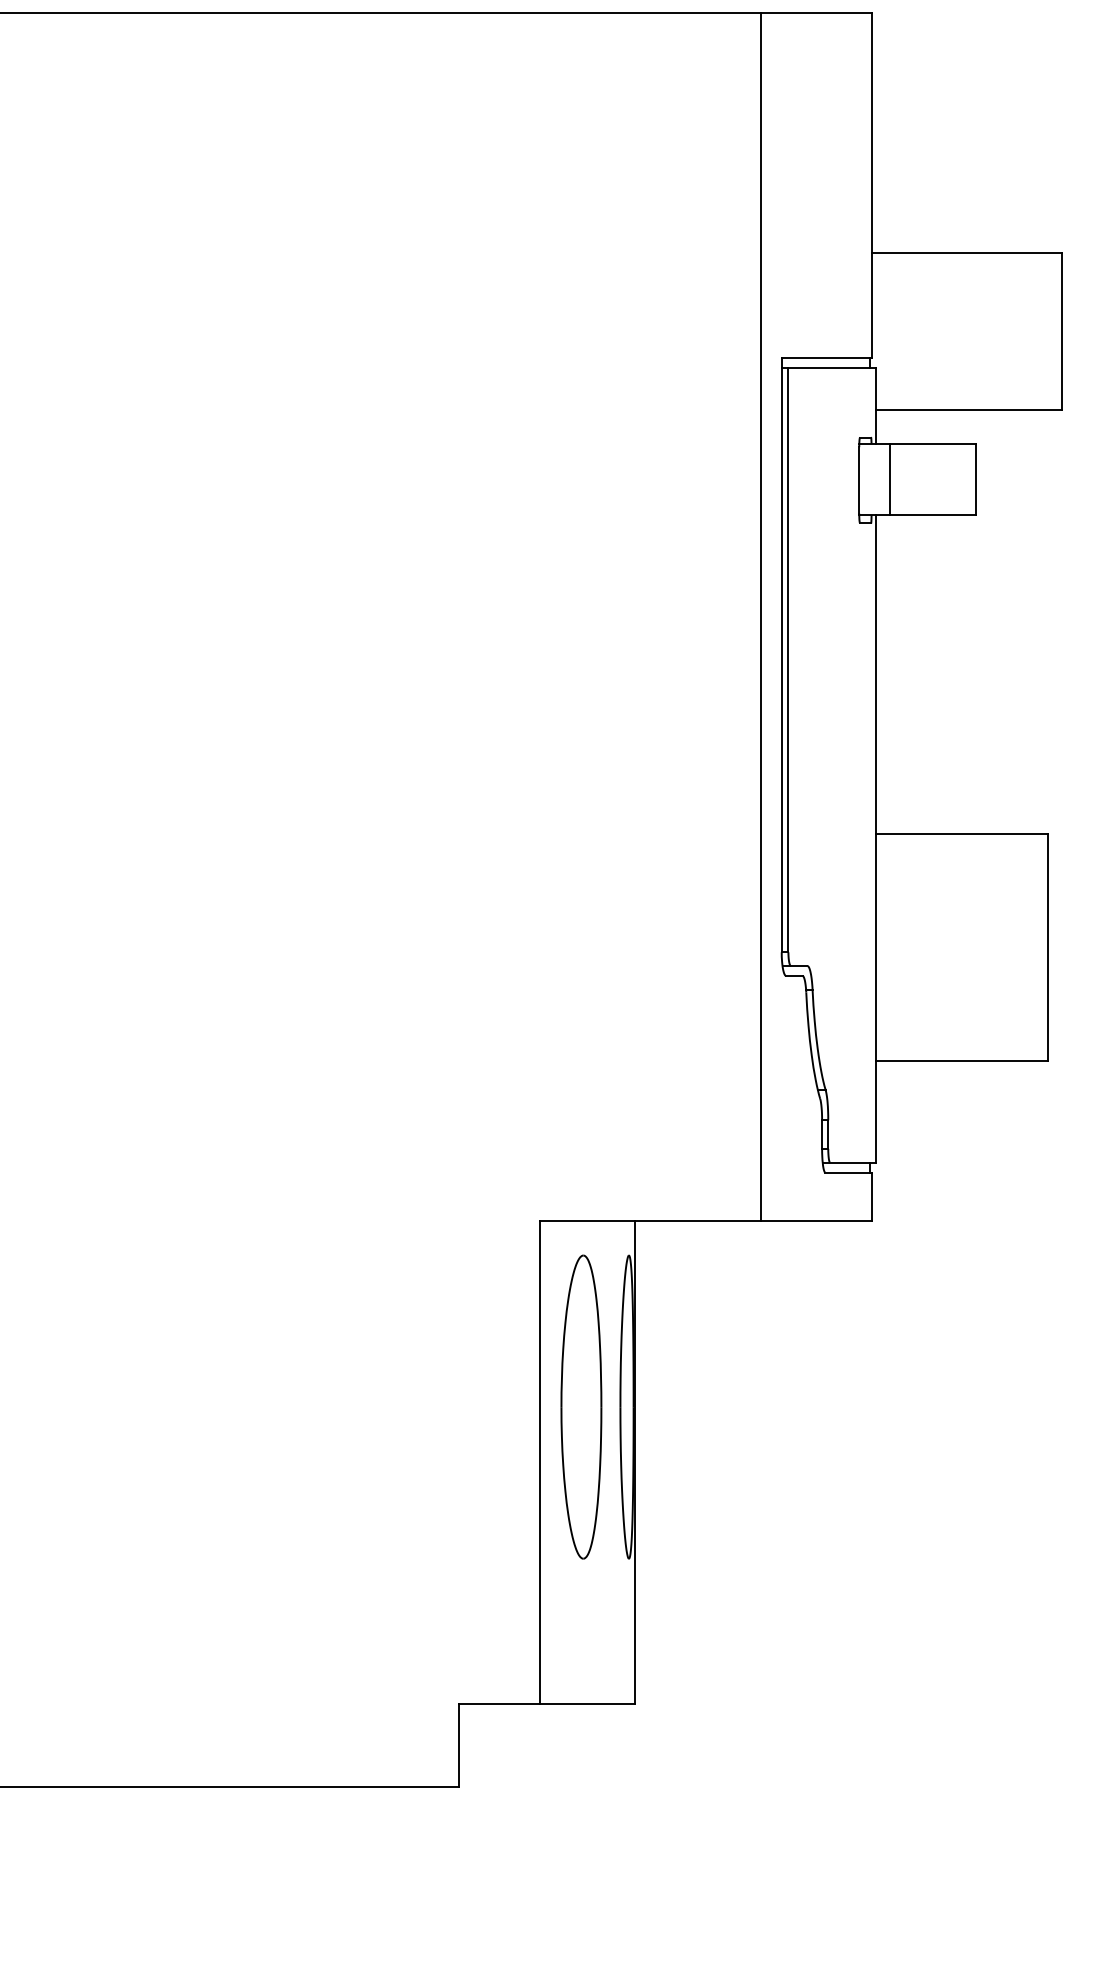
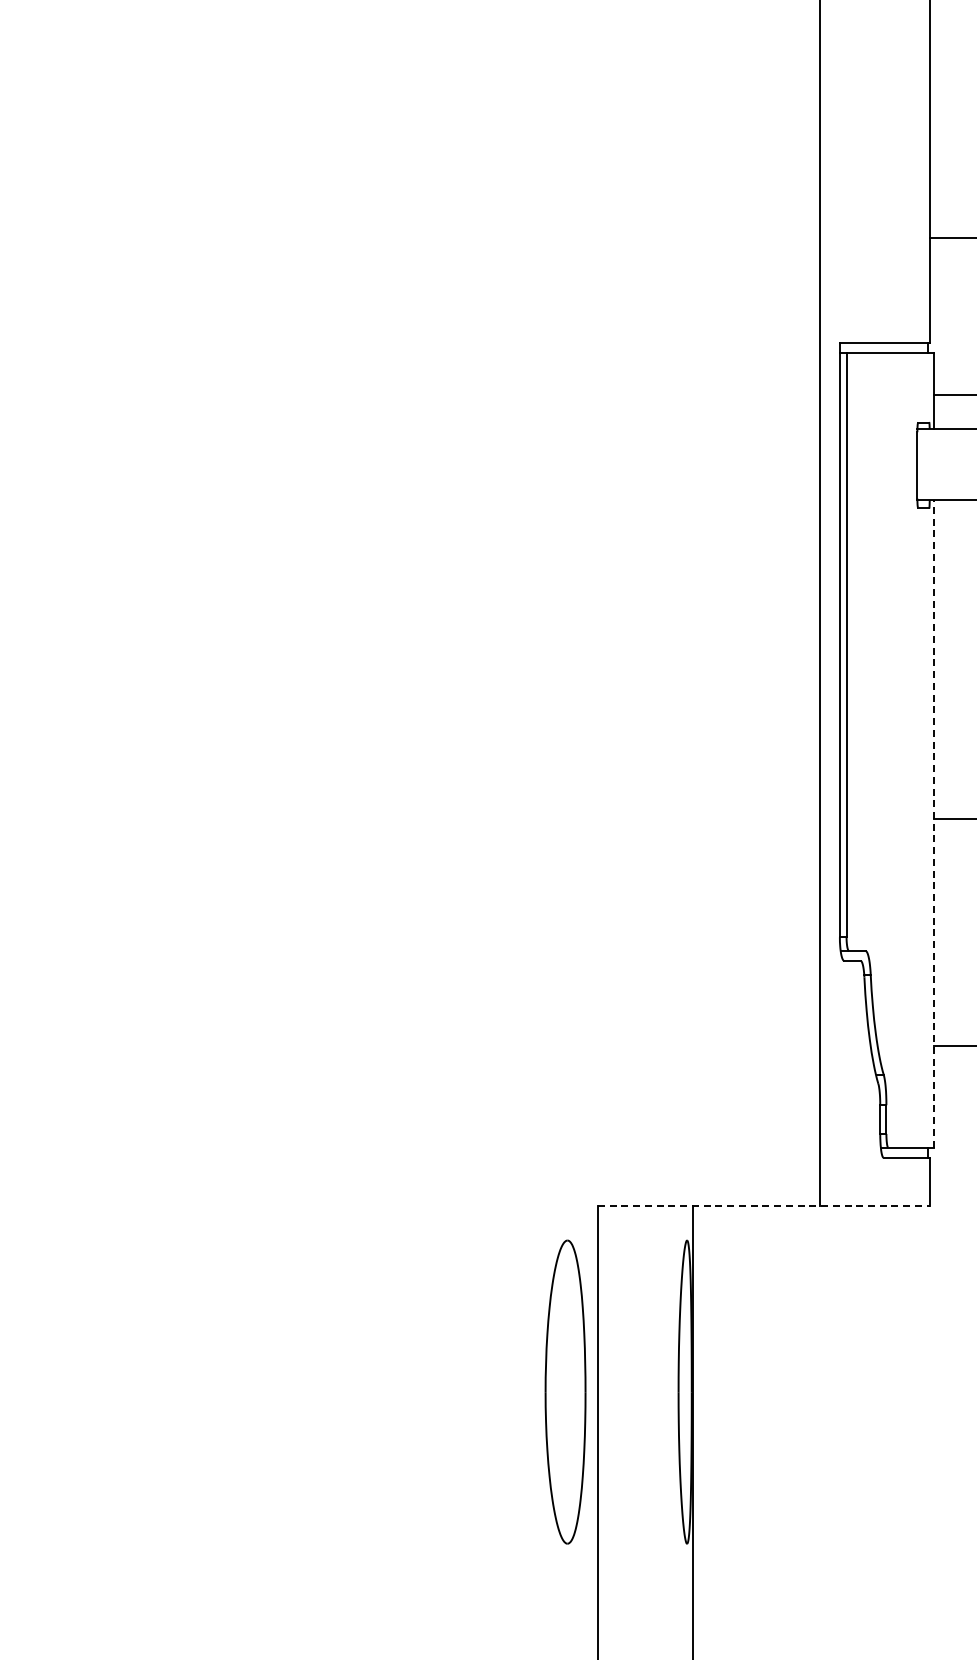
line: (890, 478) -> (948, 463), removed
line: (876, 838) -> (934, 823), solid -> dashed
line: (705, 1221) -> (763, 1206), solid -> dashed
part: (581, 1406) -> (565, 1391), moved

